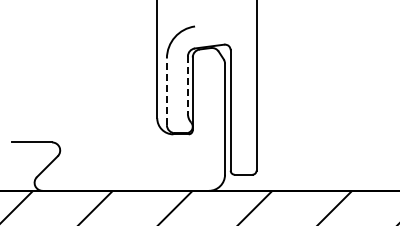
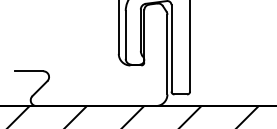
line: (187, 85) -> (140, 30), dashed -> solid
line: (166, 91) -> (125, 34), dashed -> solid

